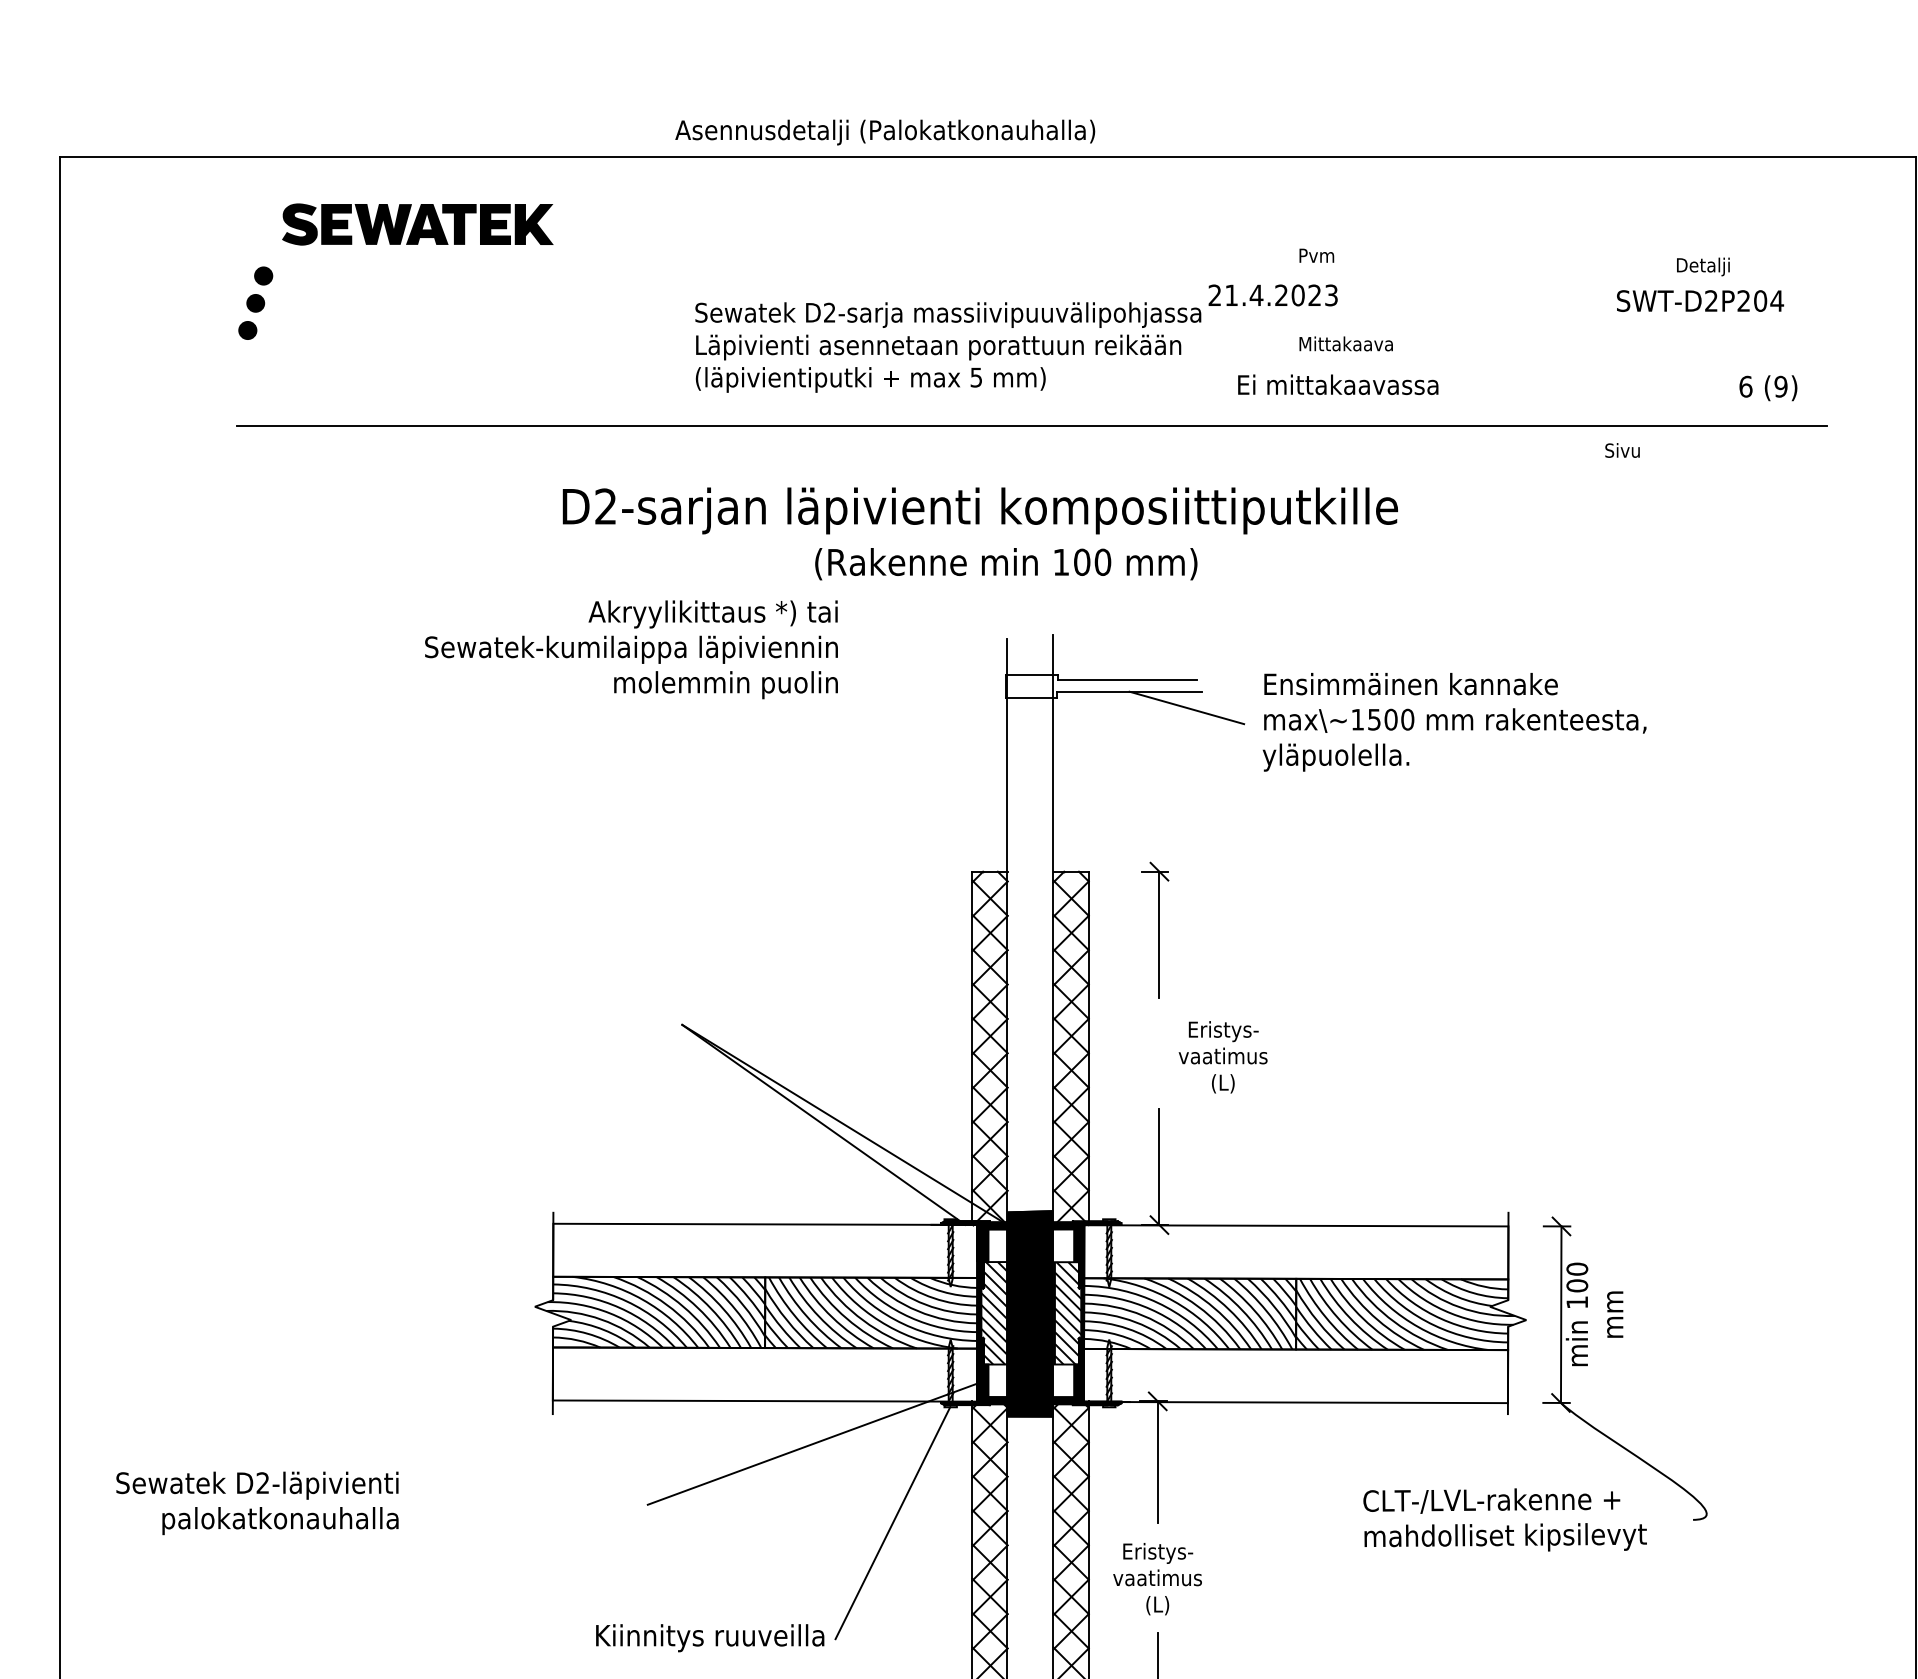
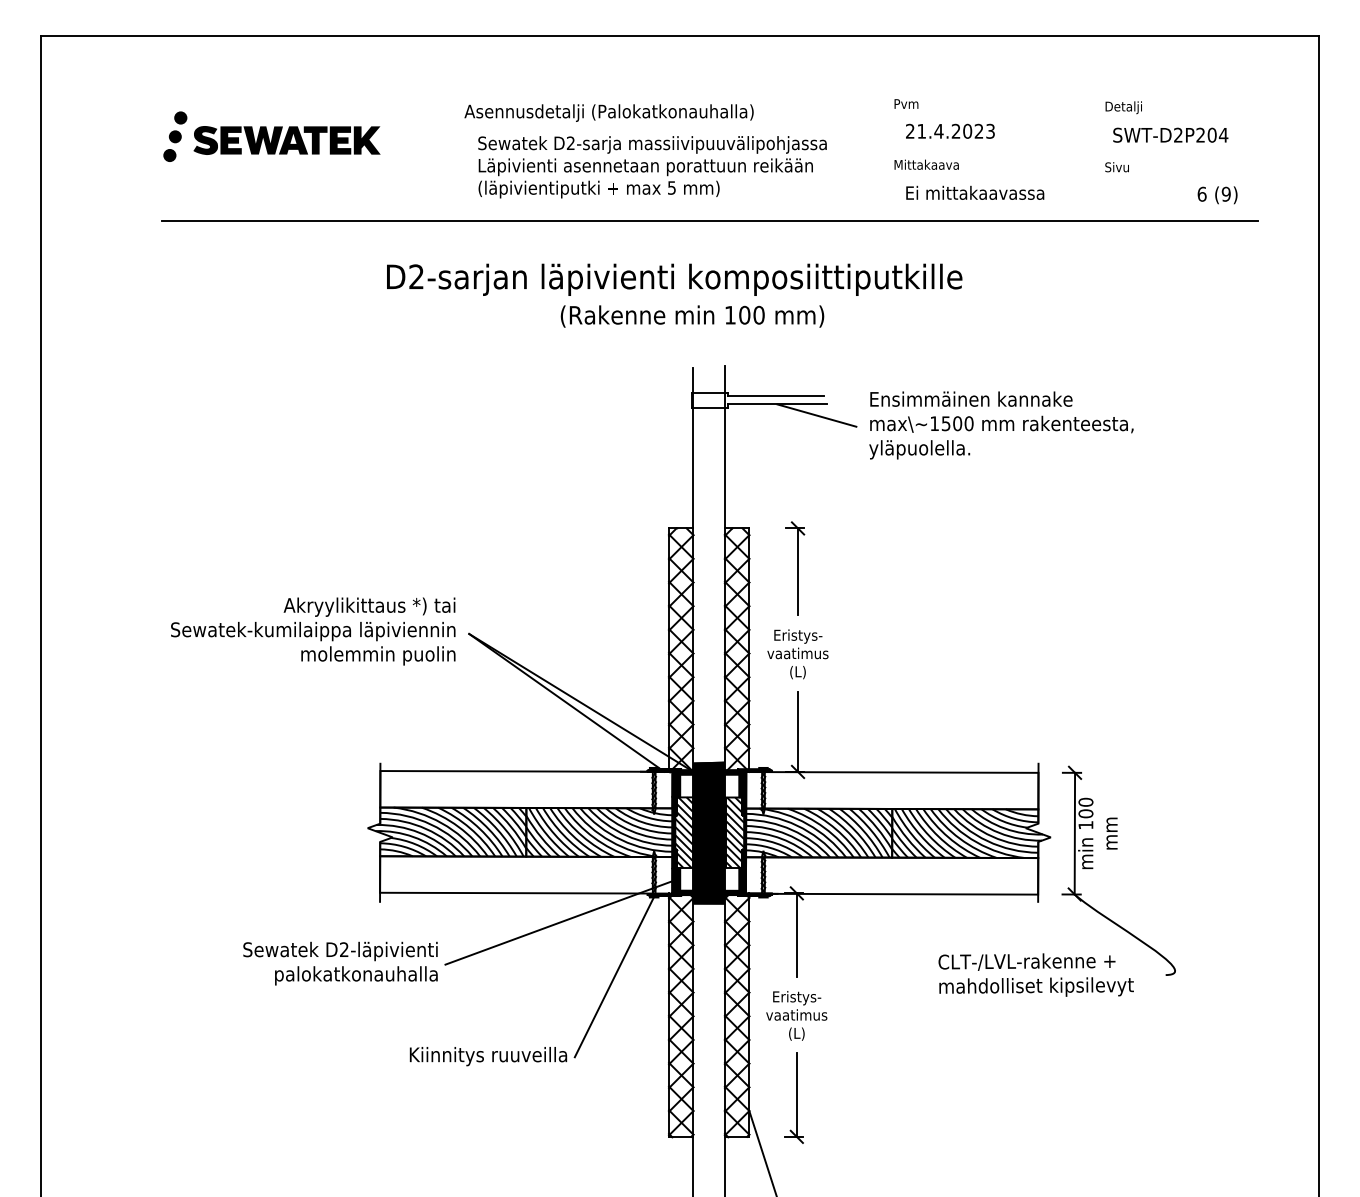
text: (884, 131) -> (608, 112), moved
part: (417, 224) -> (286, 140), moved
text: (1702, 266) -> (1123, 107), moved
text: (1273, 294) -> (950, 130), moved
text: (1338, 384) -> (975, 192), moved
text: (1621, 450) -> (1116, 167), moved
text: (631, 649) -> (313, 631), moved
text: (1222, 1057) -> (797, 654), moved
text: (257, 1503) -> (340, 963), moved

